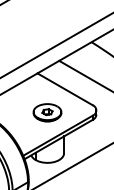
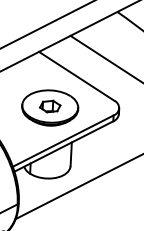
part: (47, 112) -> (50, 107), size x1.43

